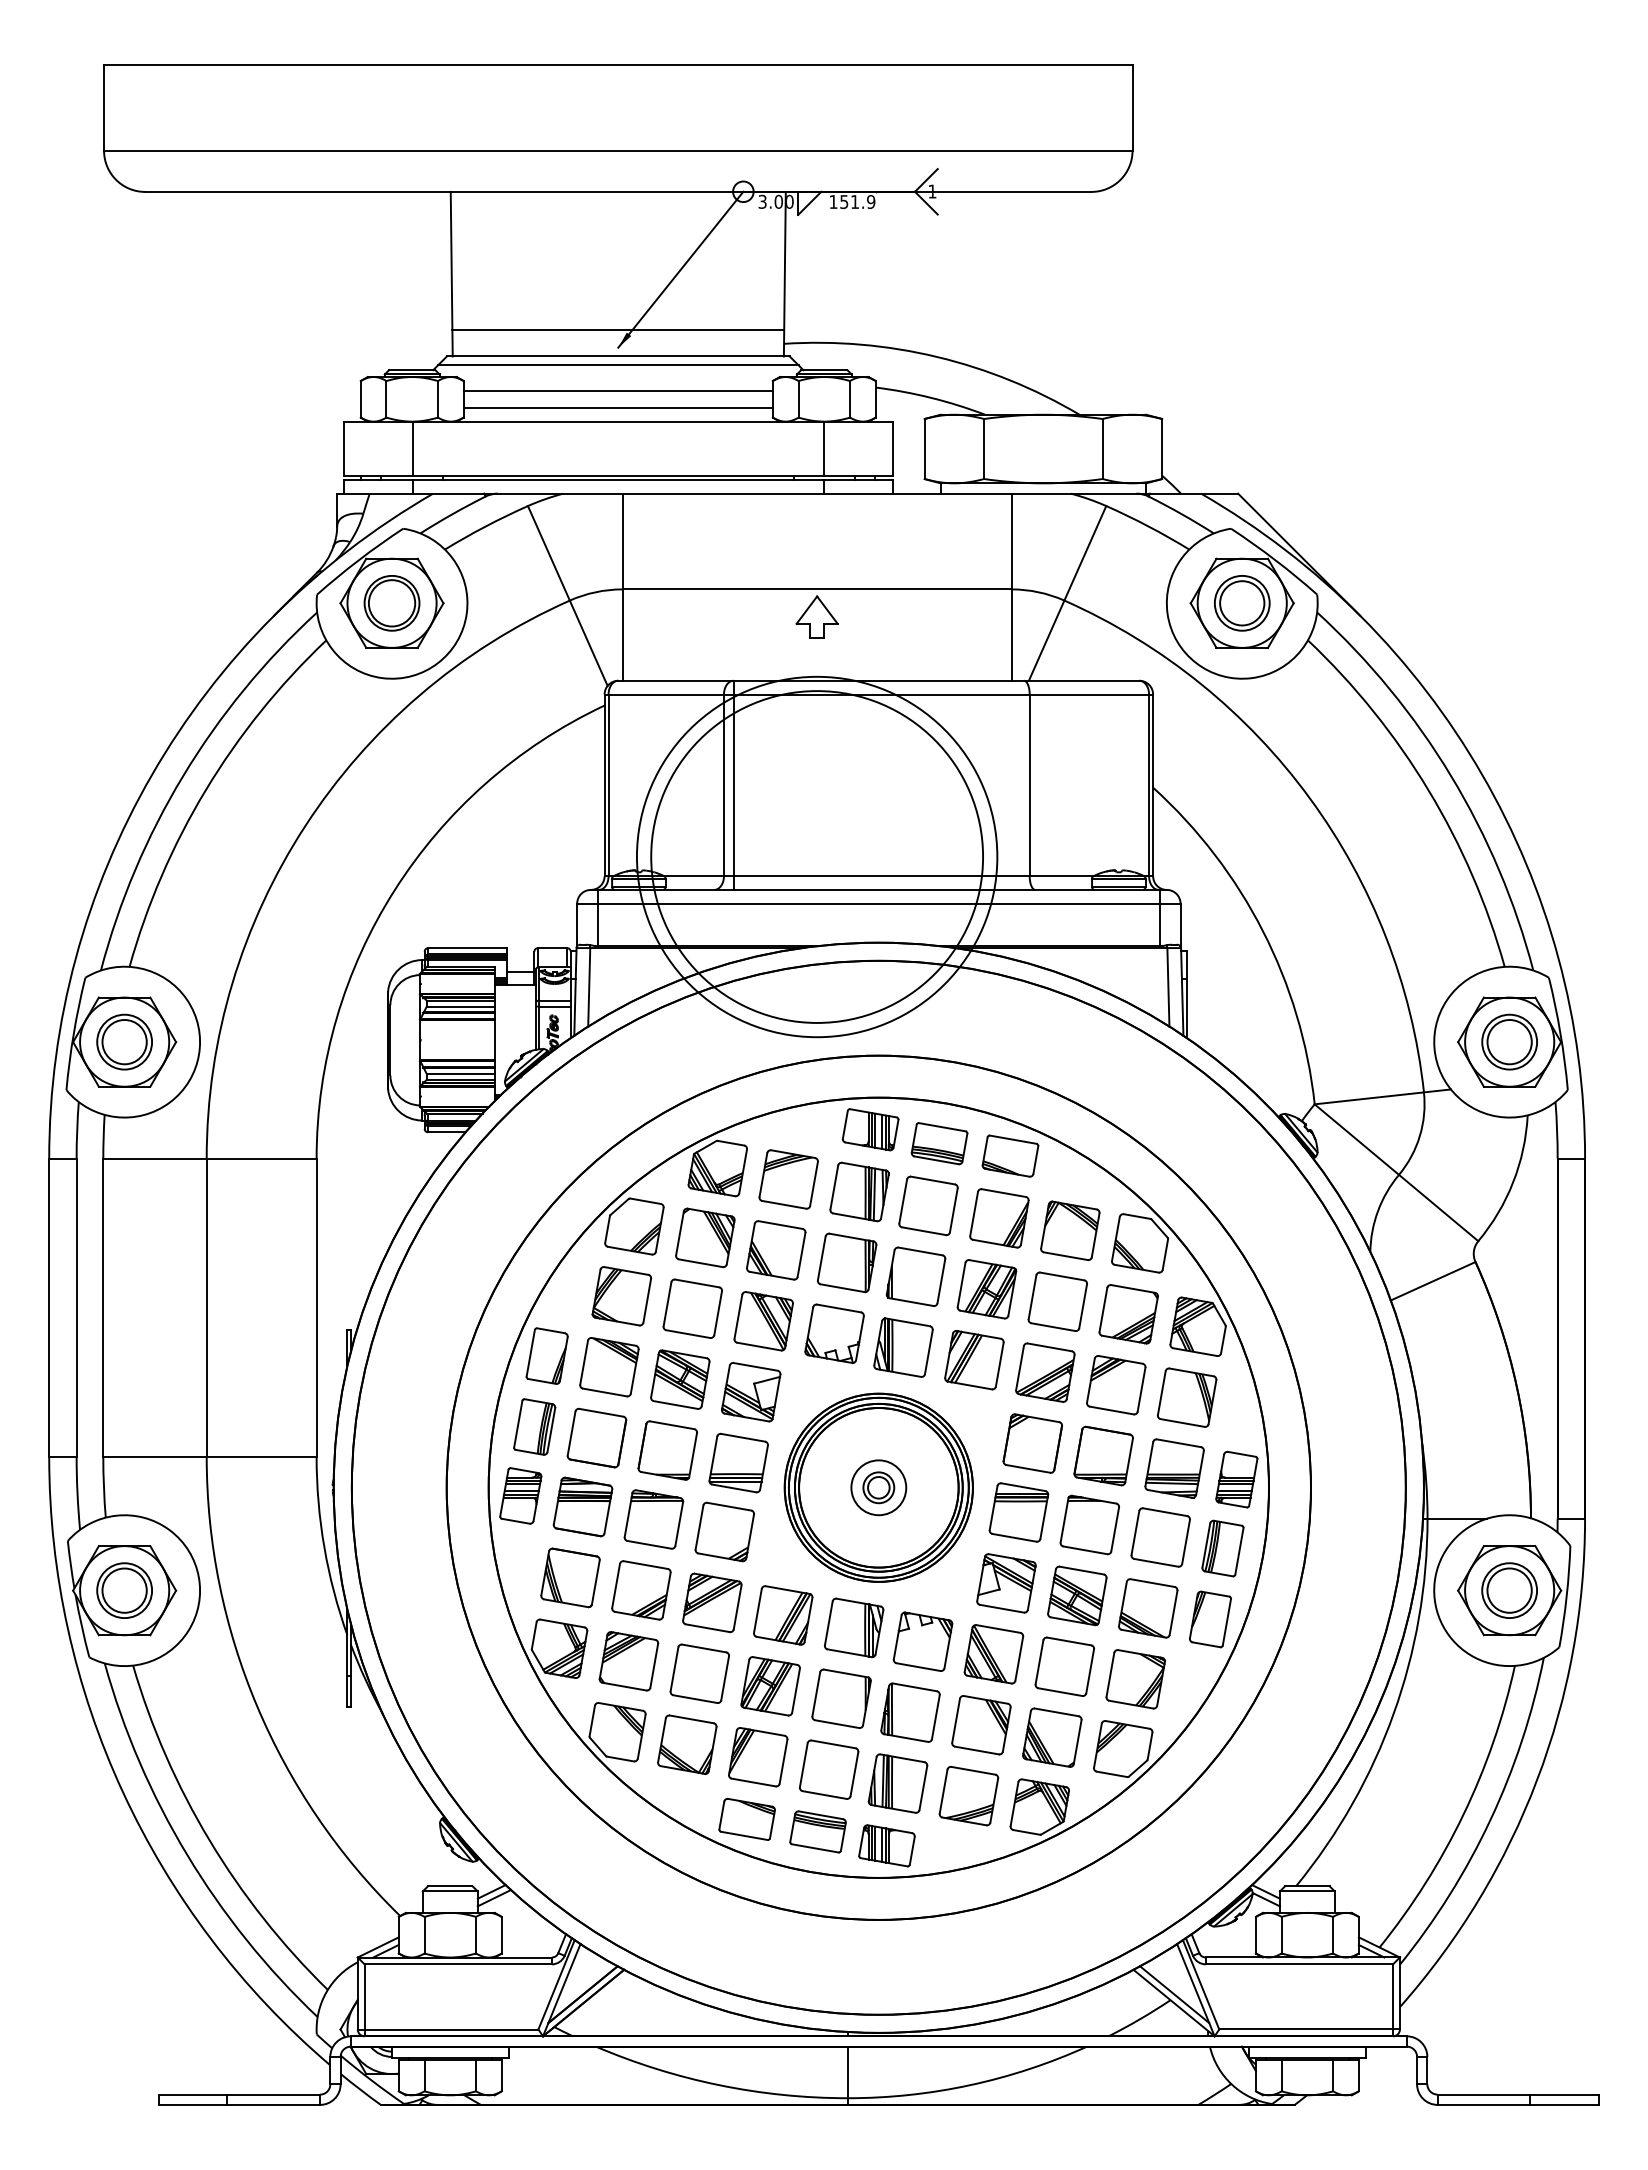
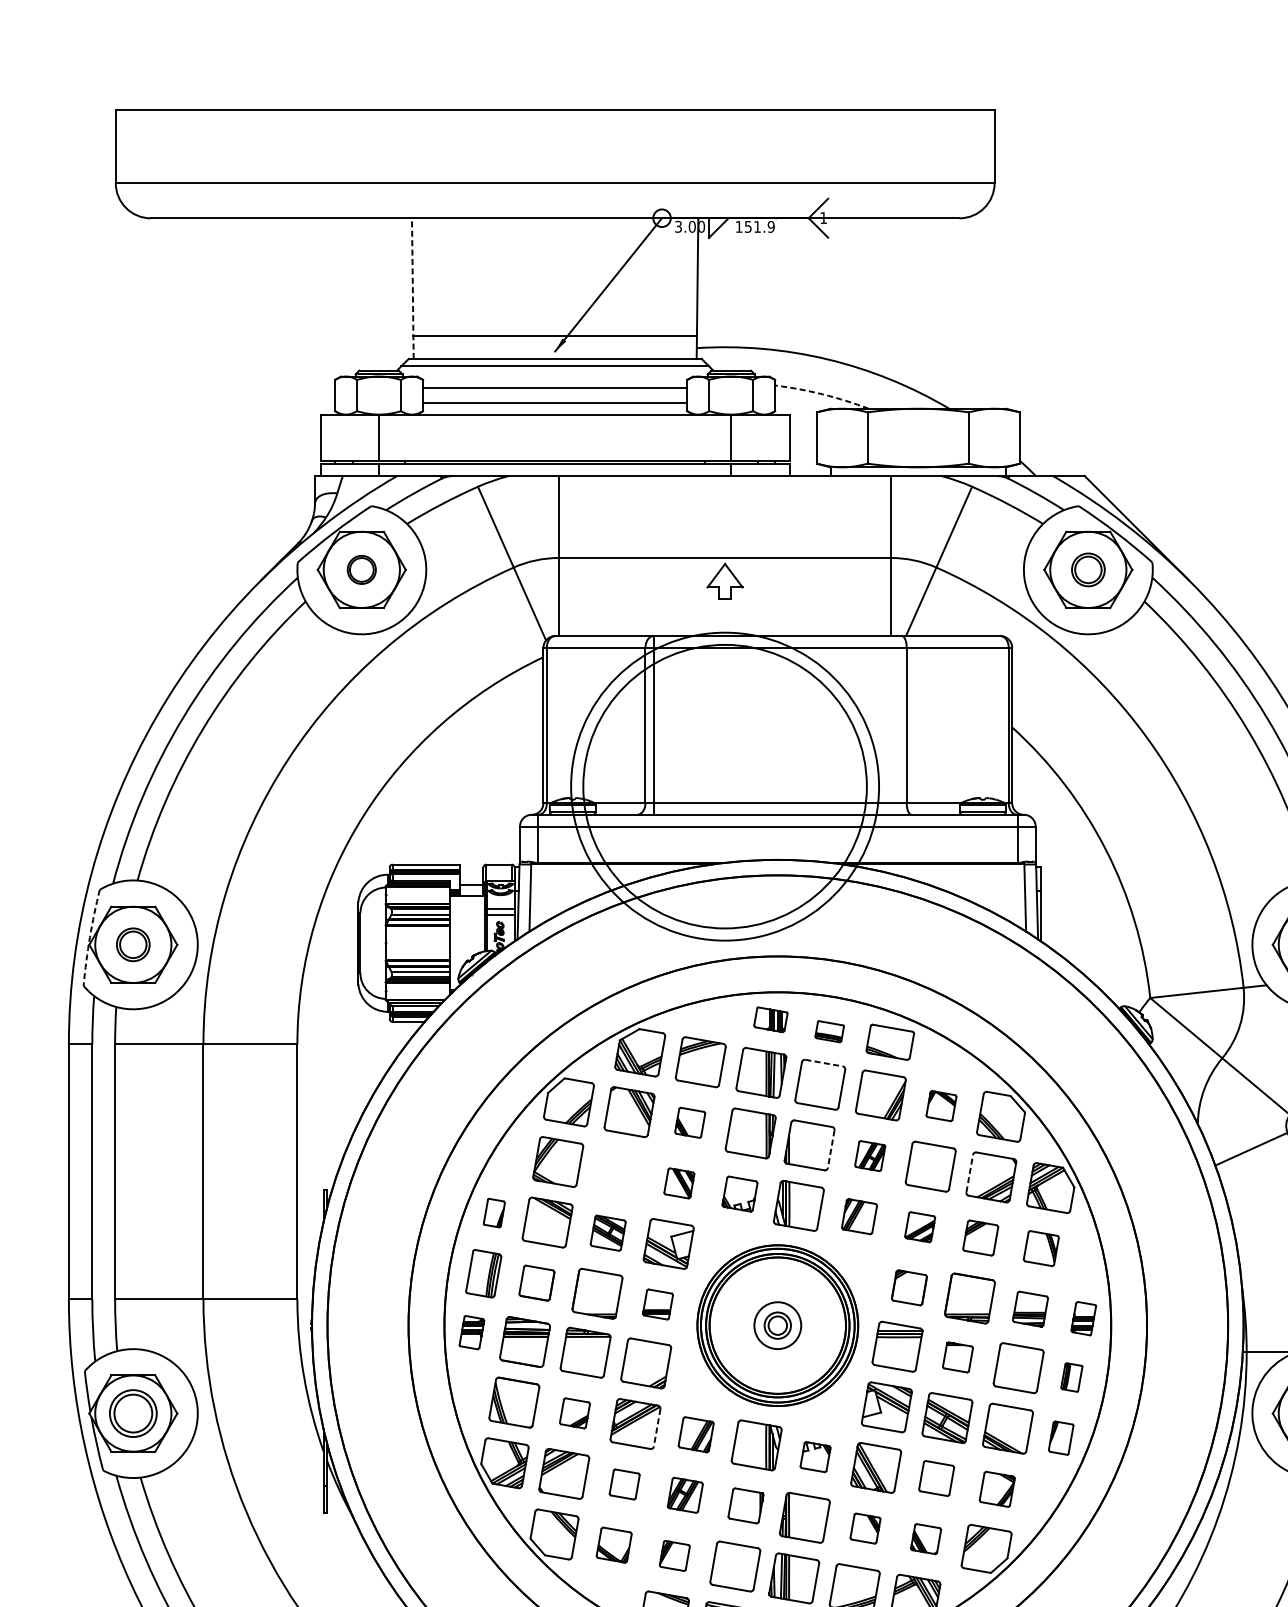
line: (451, 273) -> (412, 288), solid -> dashed
arc: (931, 397) -> (822, 394), solid -> dashed
part: (391, 603) -> (361, 570), size x0.6
part: (1242, 603) -> (1088, 570), size x0.7
arc: (73, 1033) -> (89, 937), solid -> dashed
part: (124, 1041) -> (133, 944), size x0.7
part: (870, 1129) -> (770, 1019), size x0.7
part: (939, 1143) -> (829, 1031), size x0.6
line: (933, 1180) -> (824, 1063), solid -> dashed
part: (1070, 1230) -> (941, 1105), size x0.6
part: (776, 1250) -> (690, 1122), size x0.6
line: (941, 1281) -> (831, 1149), solid -> dashed
part: (986, 1289) -> (869, 1156), size x0.6
part: (692, 1308) -> (618, 1172), removed
line: (1103, 1309) -> (969, 1173), solid -> dashed
part: (763, 1321) -> (679, 1183), size x0.6
part: (834, 1333) -> (739, 1193), size x0.7
part: (546, 1355) -> (493, 1212), size x0.6
part: (974, 1360) -> (859, 1216), size x0.7
part: (1045, 1372) -> (920, 1227), size x0.6
part: (680, 1379) -> (608, 1233), size x0.7
part: (1116, 1385) -> (980, 1238), size x0.7
part: (1187, 1397) -> (1041, 1248), size x0.7
part: (596, 1437) -> (536, 1282), size x0.7
part: (1032, 1443) -> (909, 1287), size x0.7
part: (738, 1462) -> (657, 1304), size x0.6
part: (1174, 1468) -> (1030, 1309), size x0.7
part: (1236, 1479) -> (1083, 1318), size x0.7
part: (520, 1495) -> (471, 1332), size x0.7
part: (1089, 1524) -> (957, 1357), size x0.6
part: (1222, 1548) -> (1071, 1377), size x0.6
part: (641, 1590) -> (575, 1413), size x0.6
line: (737, 1607) -> (657, 1427), solid -> dashed
part: (783, 1615) -> (696, 1434), size x0.7
part: (1210, 1619) -> (1061, 1438), size x0.7
part: (922, 1641) -> (815, 1457), size x0.6
part: (1064, 1666) -> (936, 1478), size x0.7
part: (699, 1673) -> (624, 1484), size x0.6
part: (1135, 1679) -> (997, 1489), size x0.7
part: (770, 1686) -> (685, 1495), size x0.7
part: (841, 1698) -> (745, 1505), size x0.7
part: (981, 1725) -> (865, 1528), size x0.6
part: (1052, 1737) -> (926, 1539), size x0.6
part: (687, 1744) -> (614, 1545), size x0.7
part: (758, 1757) -> (674, 1556), size x0.6

